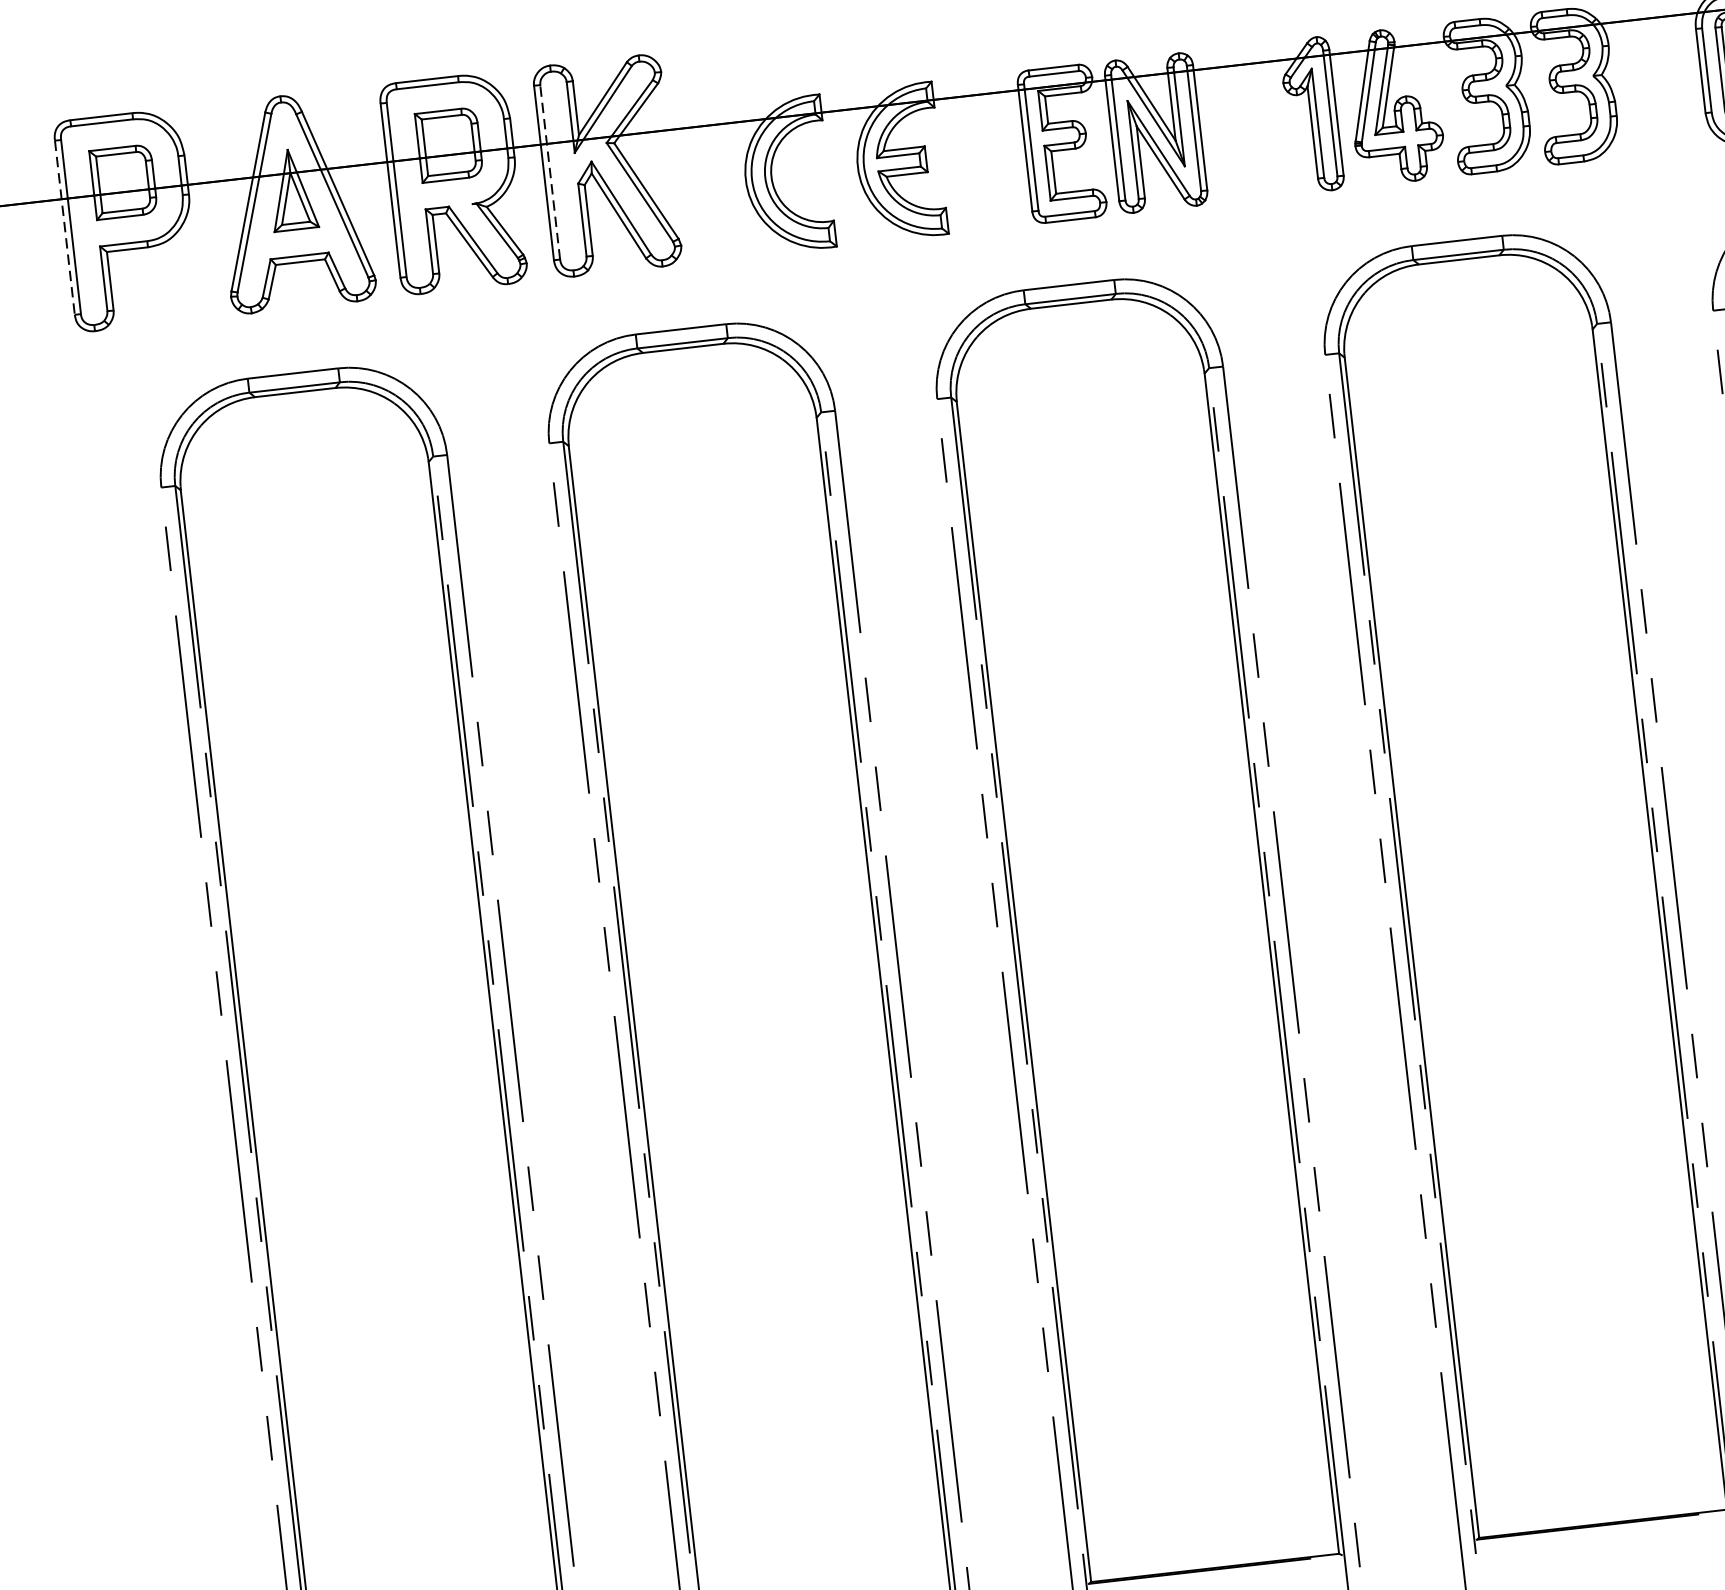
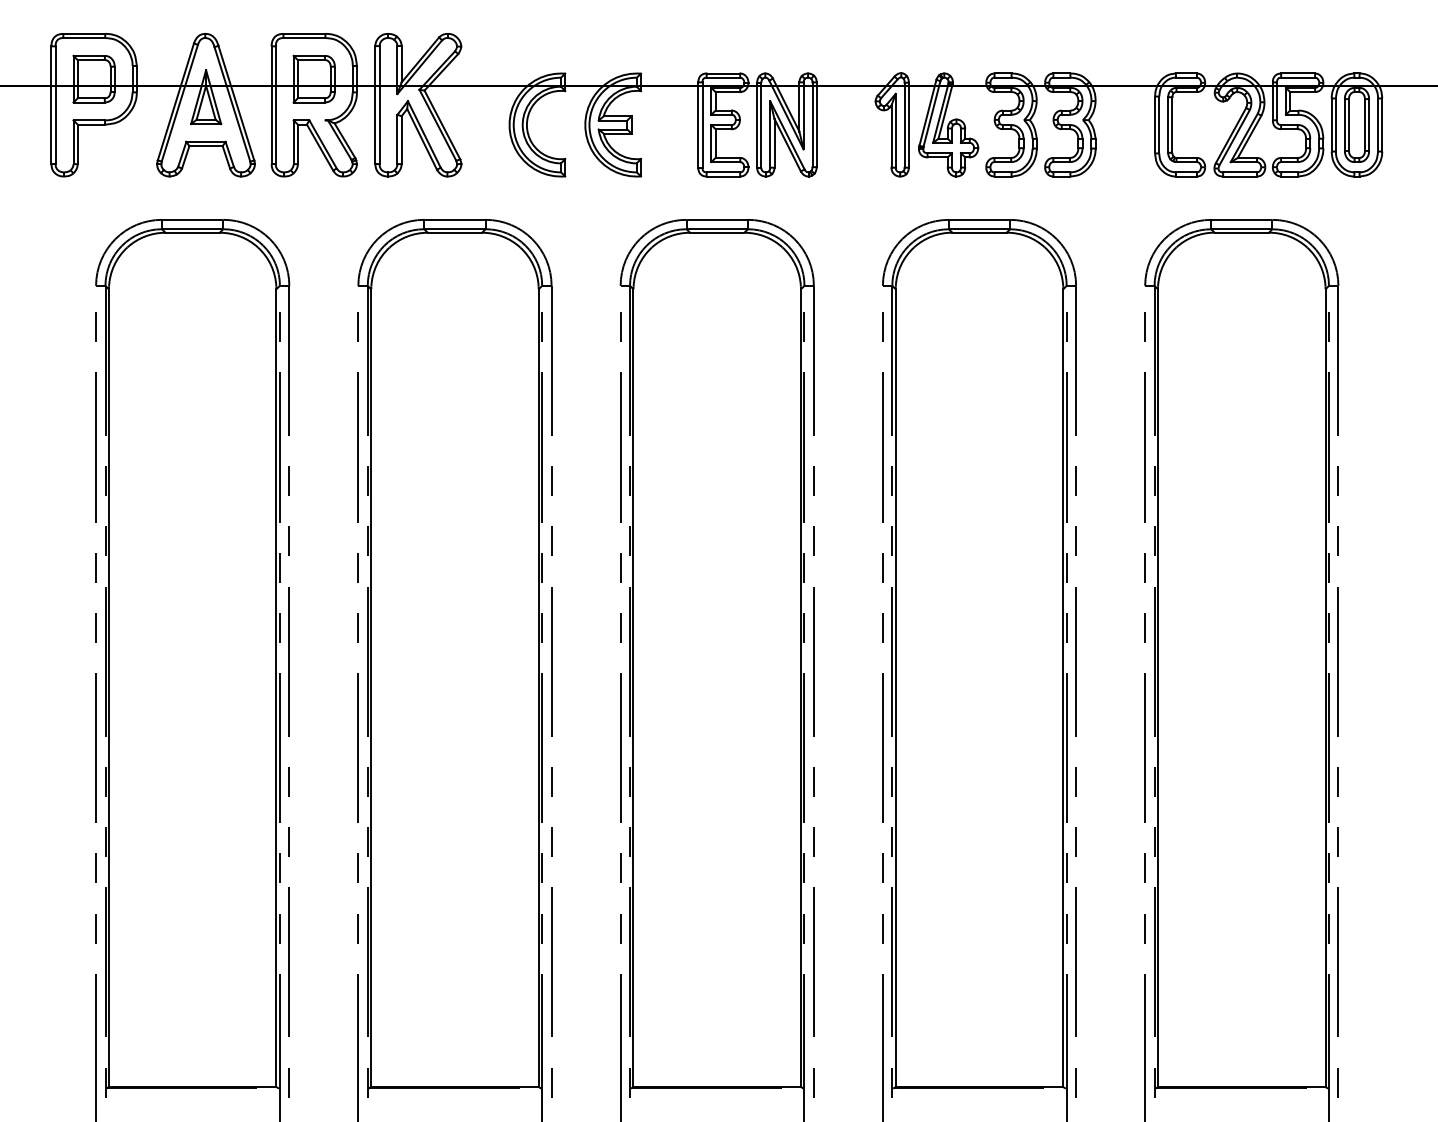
line: (550, 172) -> (379, 105), dashed -> solid
line: (64, 228) -> (51, 105), dashed -> solid

